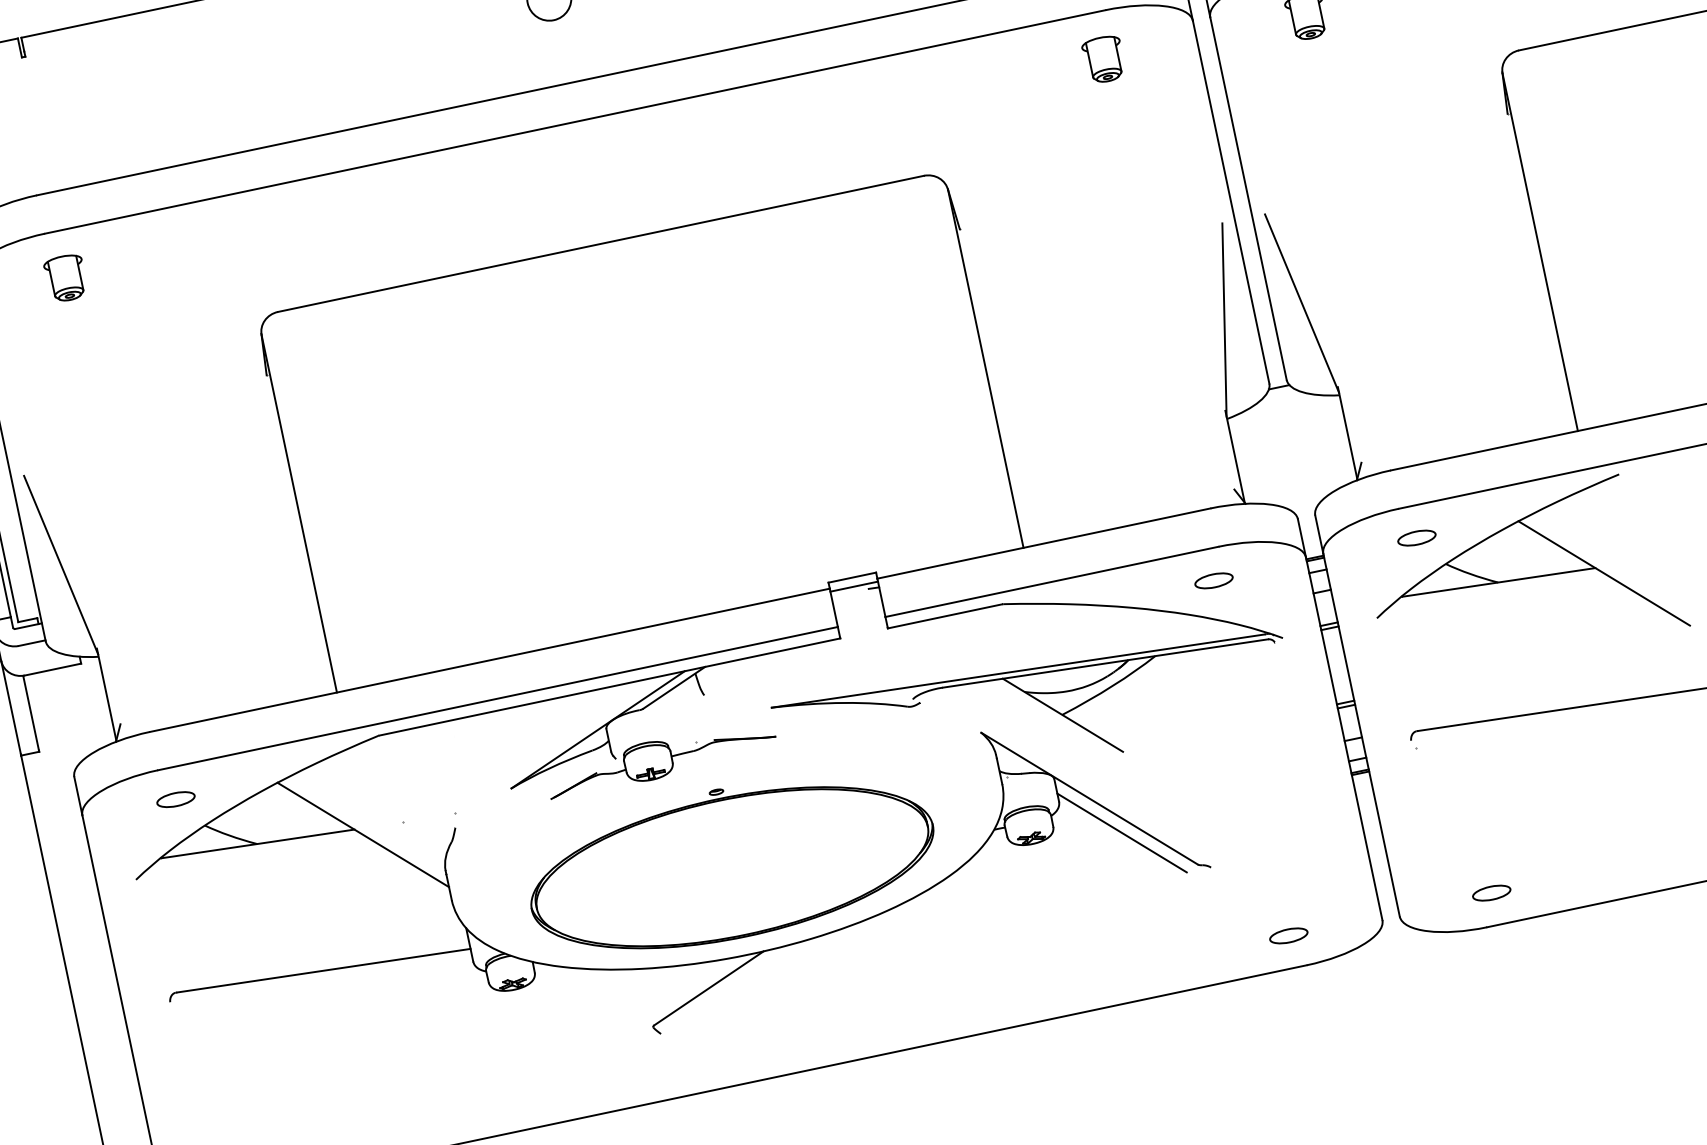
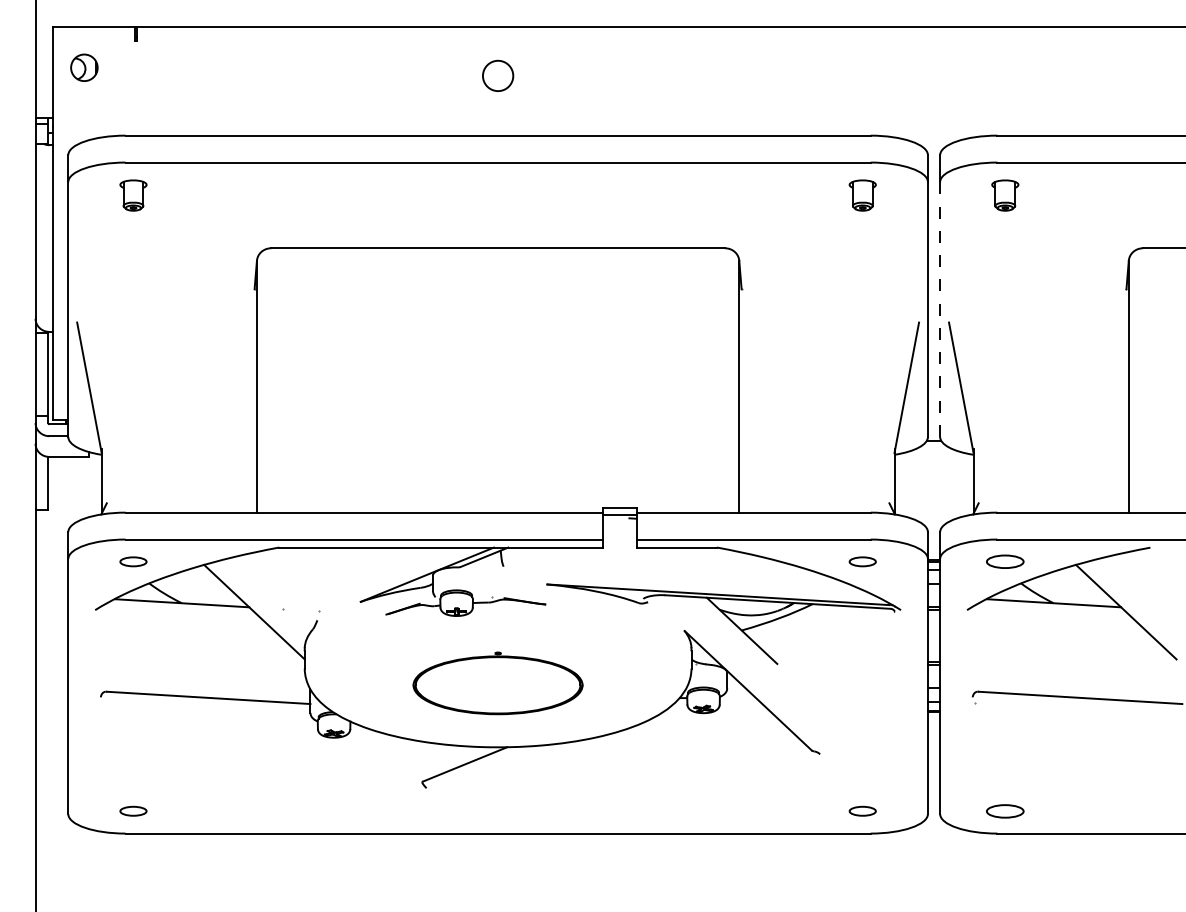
line: (1248, 198) -> (940, 309), solid -> dashed
part: (1417, 537) -> (1005, 561), size x1.4
line: (1122, 833) -> (765, 718), removed
part: (730, 863) -> (497, 683), size x0.6
part: (1491, 891) -> (1005, 810), size x1.4

